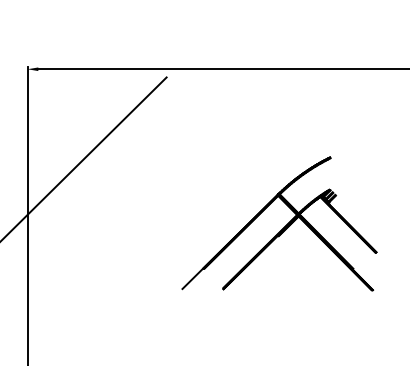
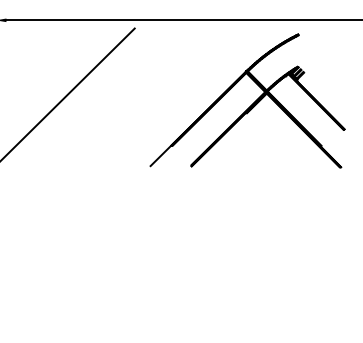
part: (279, 223) -> (247, 100), moved

